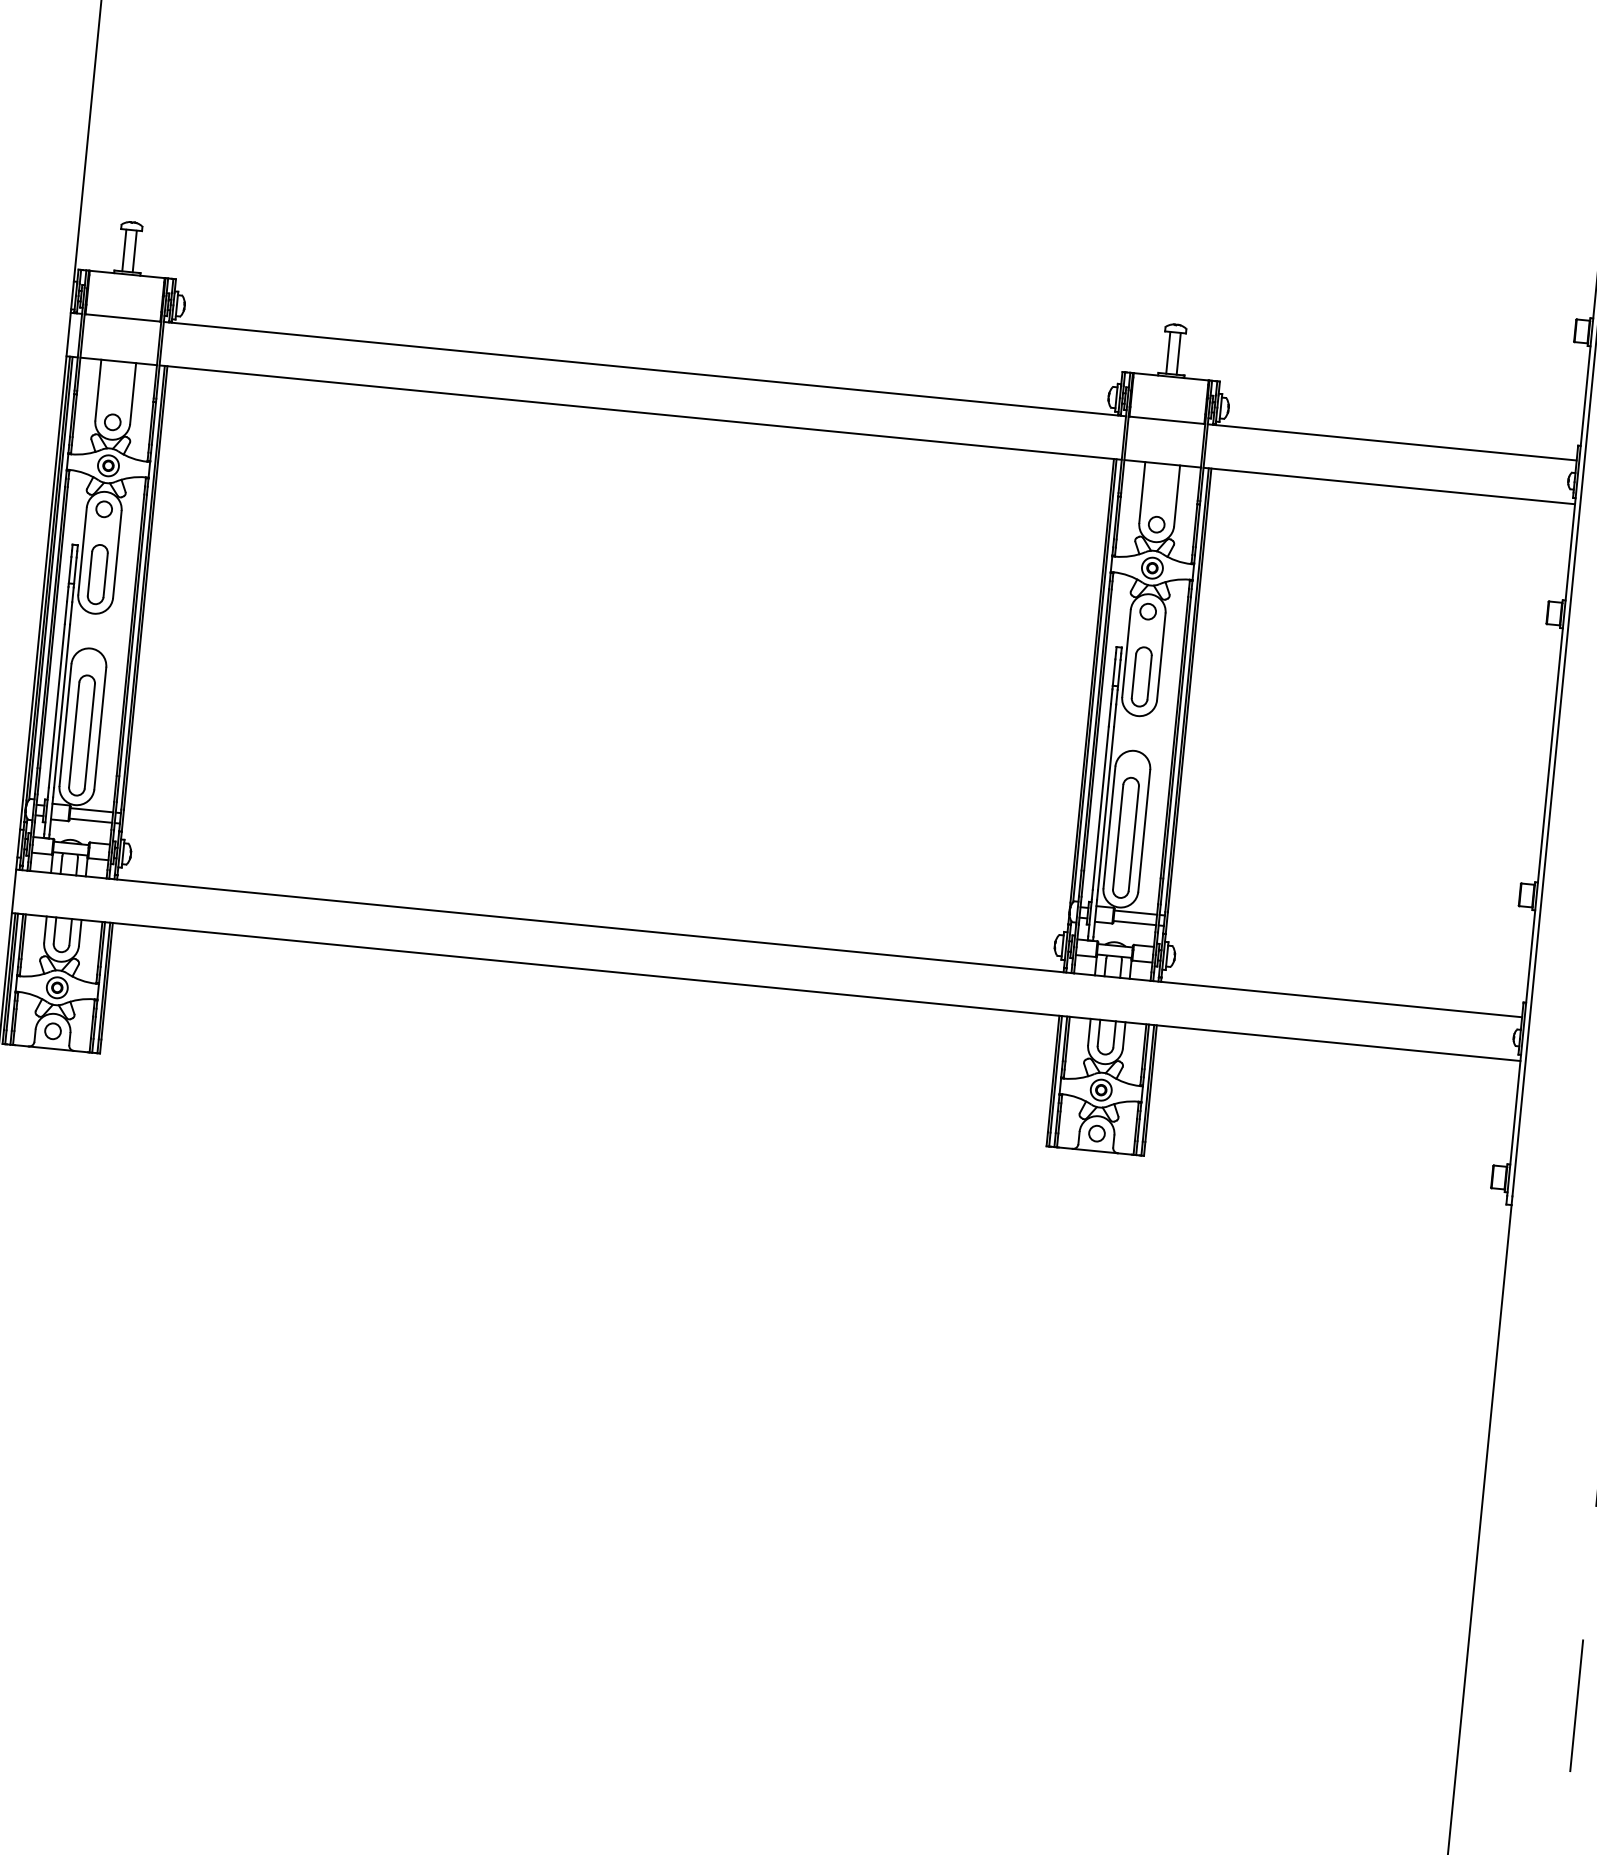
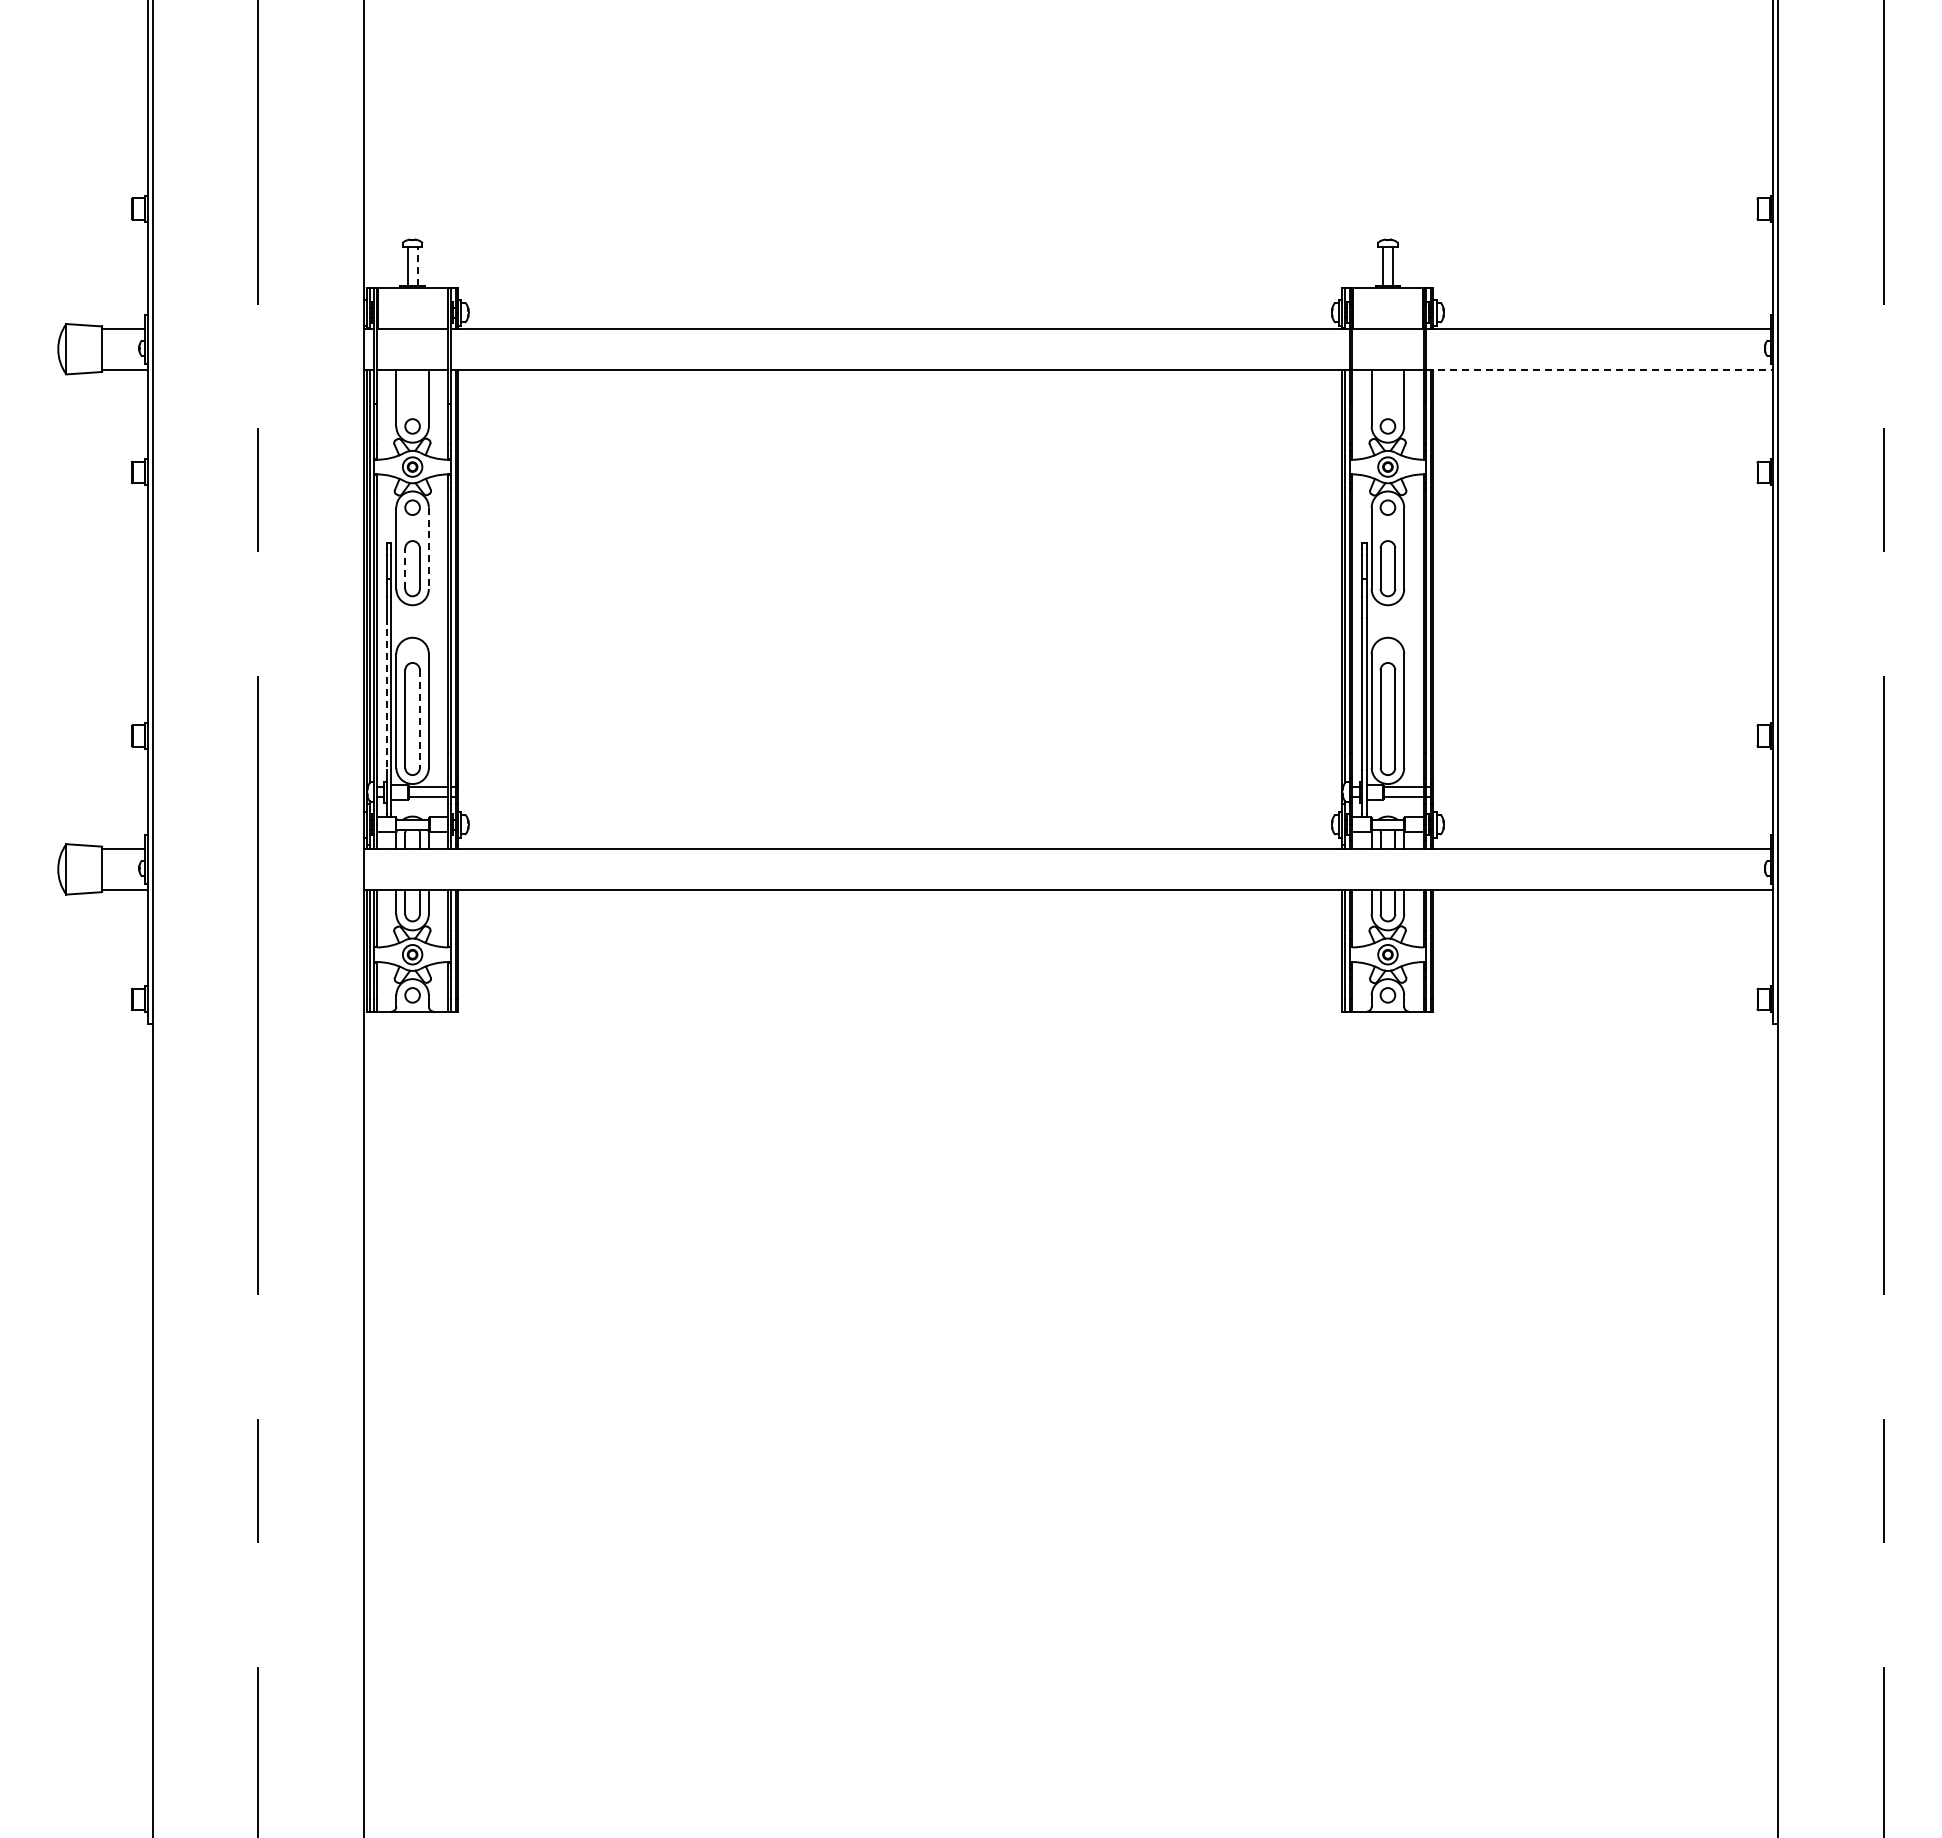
line: (134, 251) -> (417, 266), solid -> dashed
line: (1389, 485) -> (1599, 369), solid -> dashed
line: (116, 554) -> (428, 548), solid -> dashed
line: (90, 573) -> (405, 568), solid -> dashed
line: (56, 706) -> (386, 694), solid -> dashed
line: (89, 736) -> (419, 719), solid -> dashed

